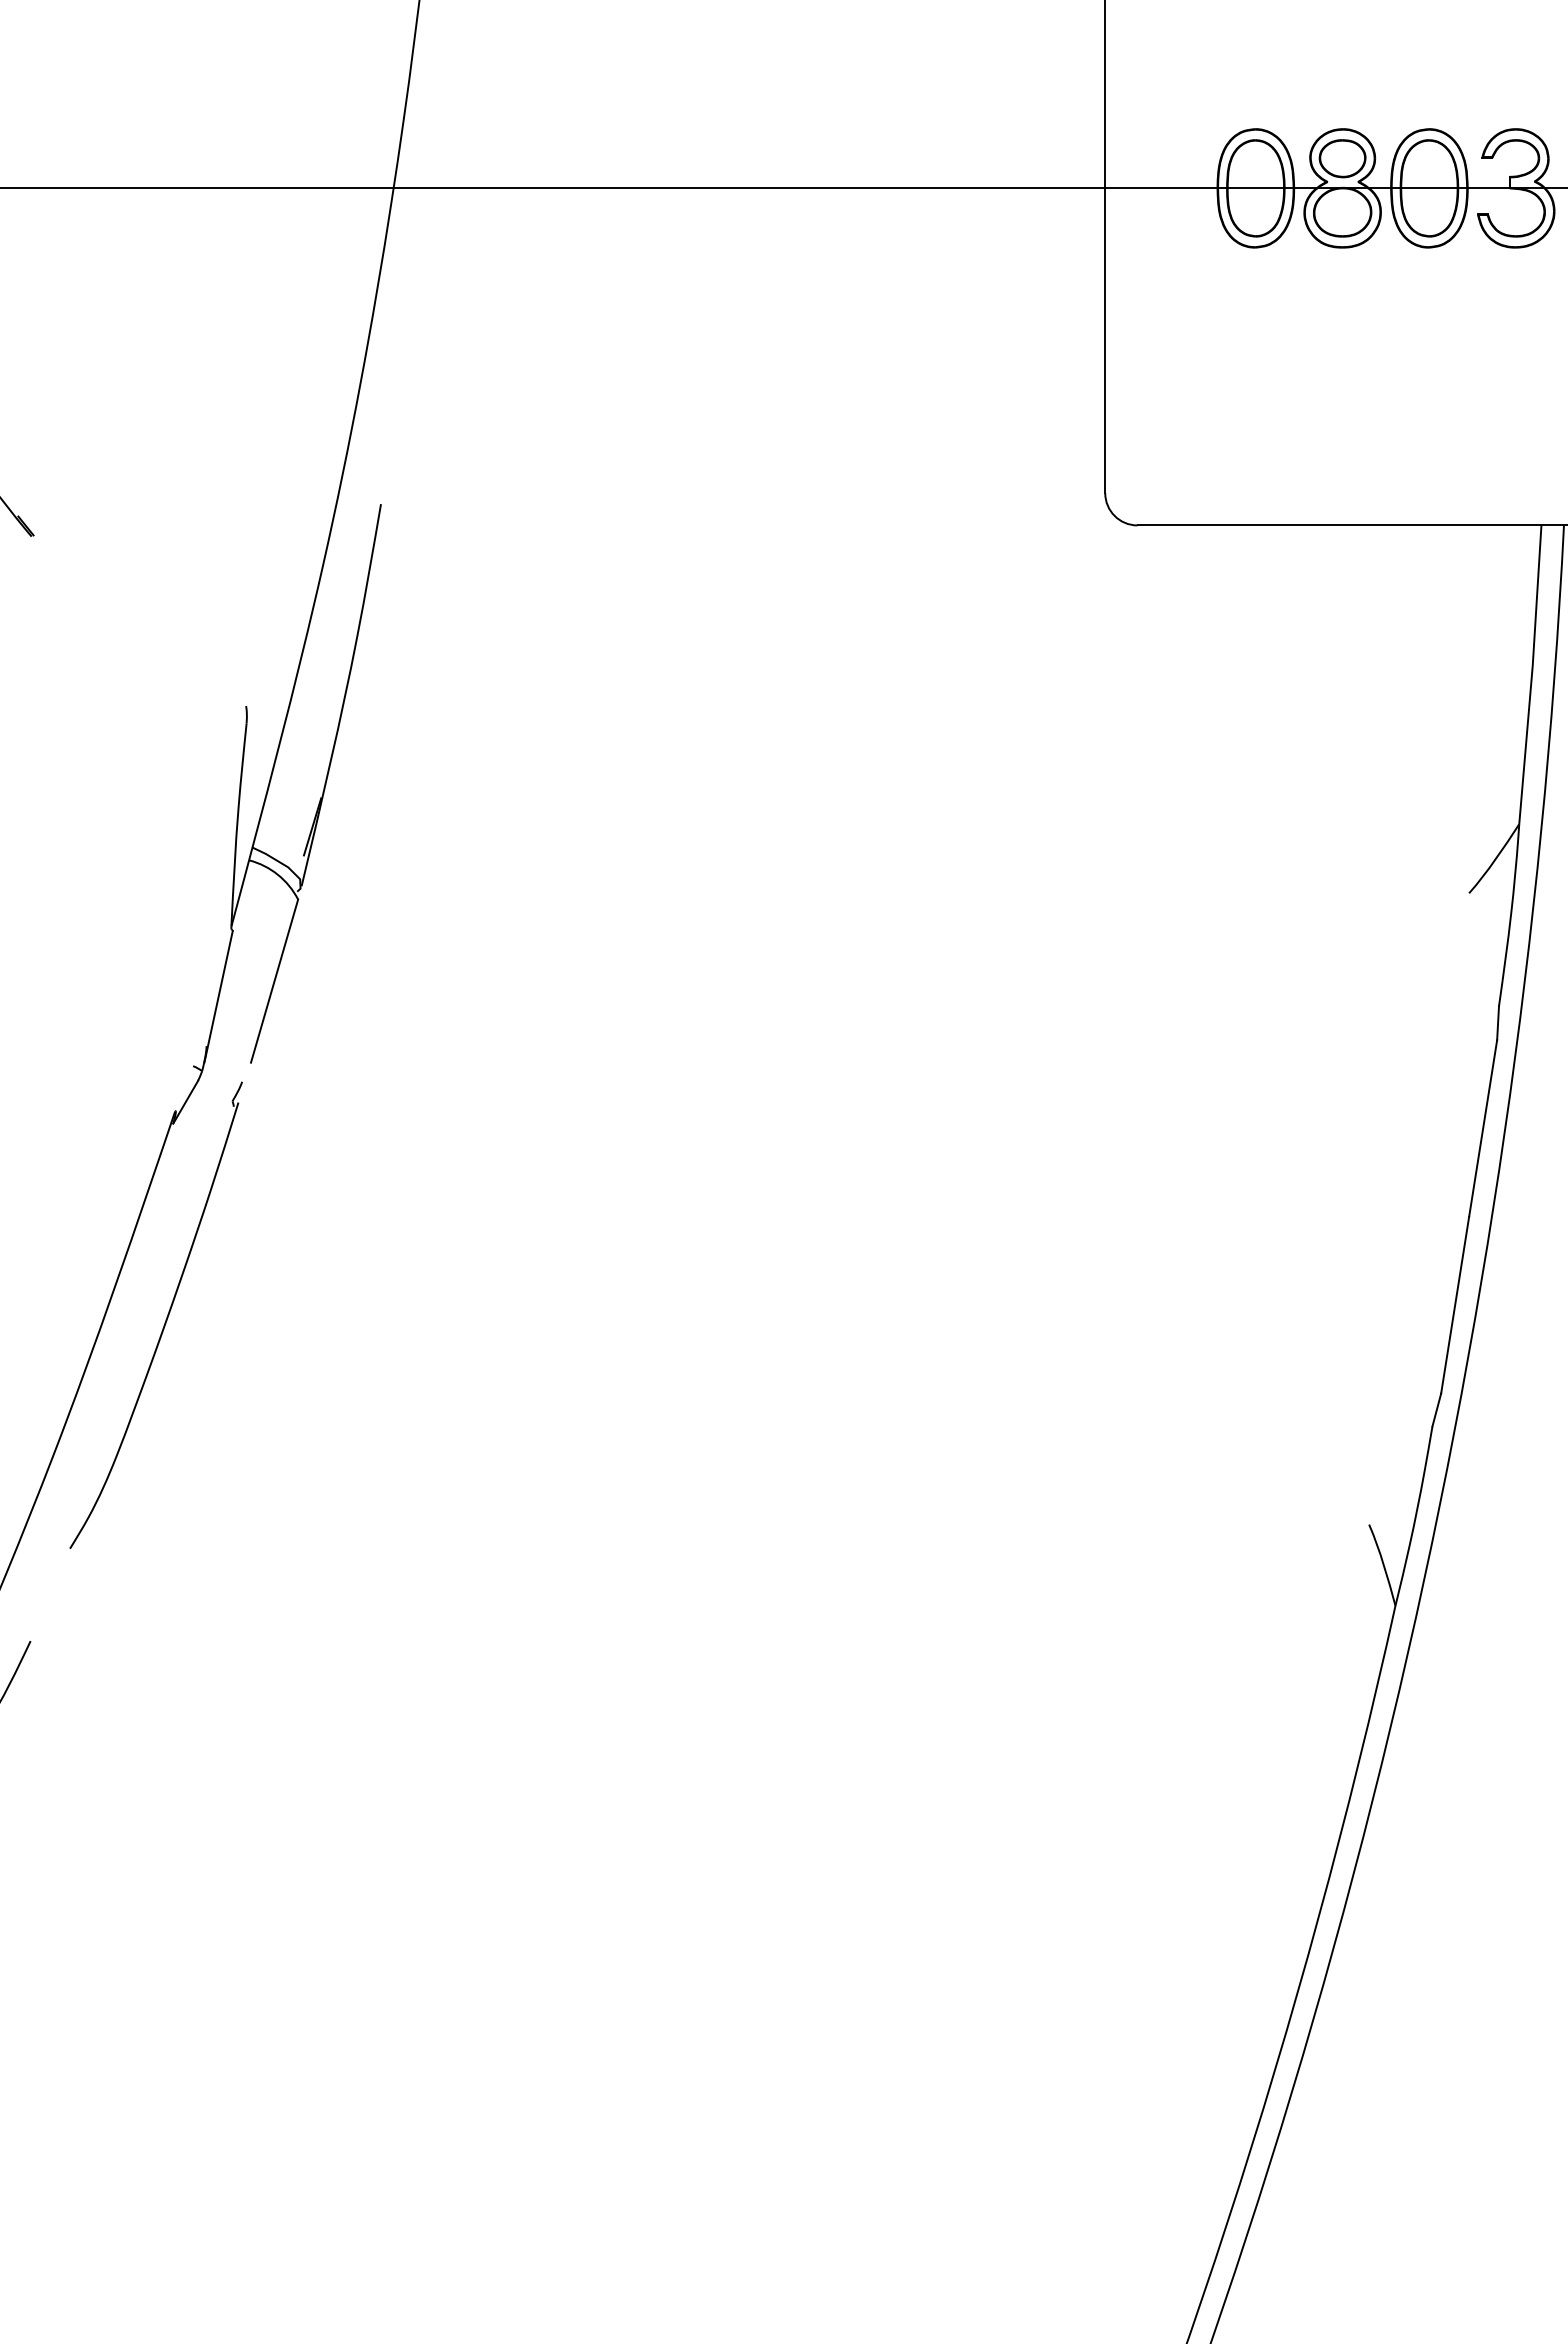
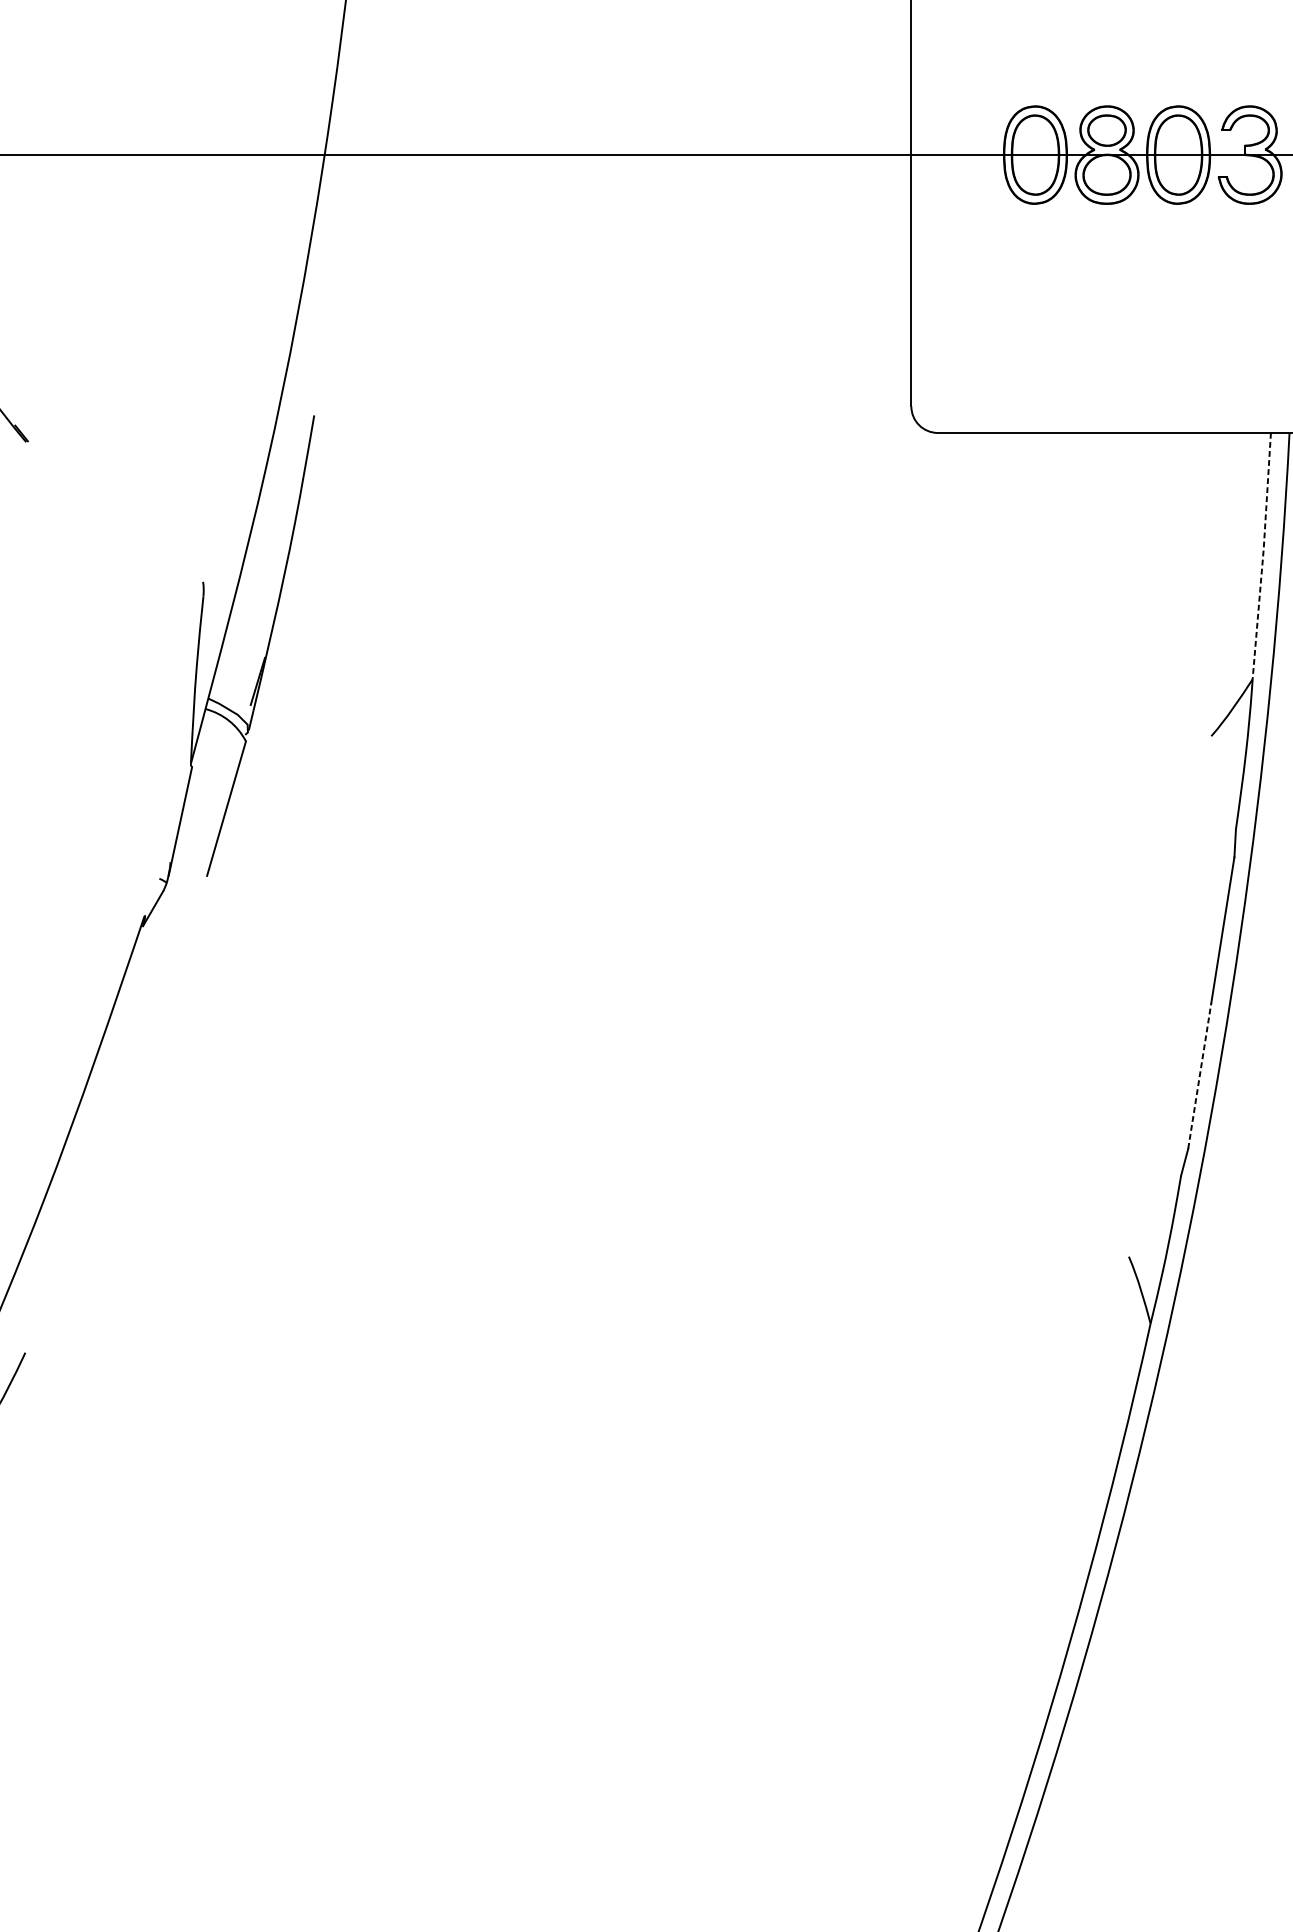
line: (1531, 674) -> (1262, 555), solid -> dashed
line: (1455, 1304) -> (1200, 1075), solid -> dashed
part: (166, 1316) -> (137, 1085), removed

